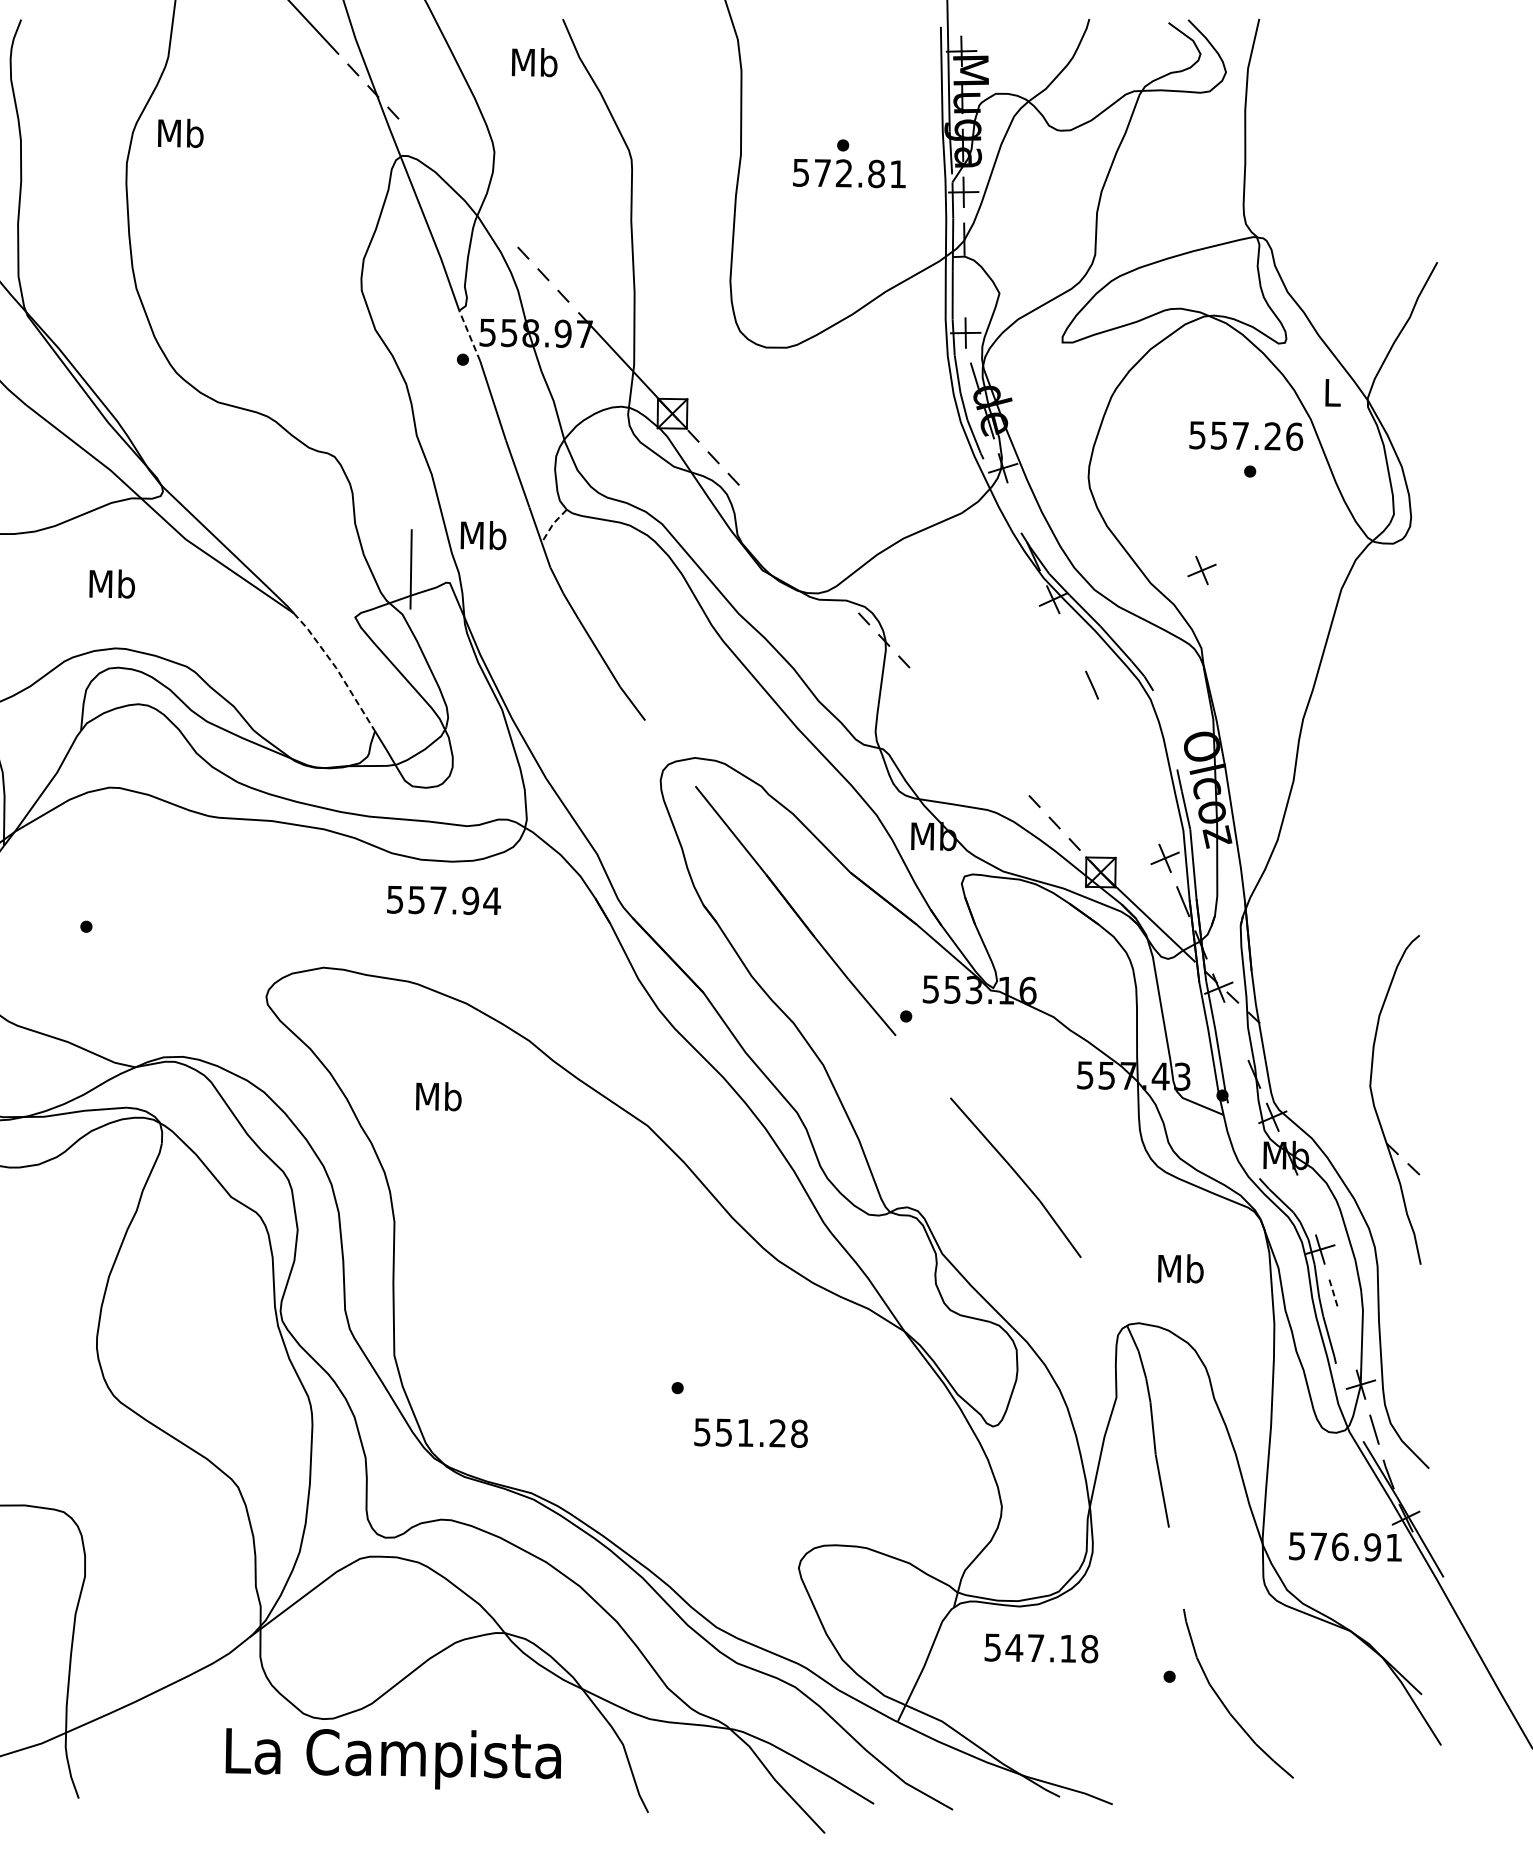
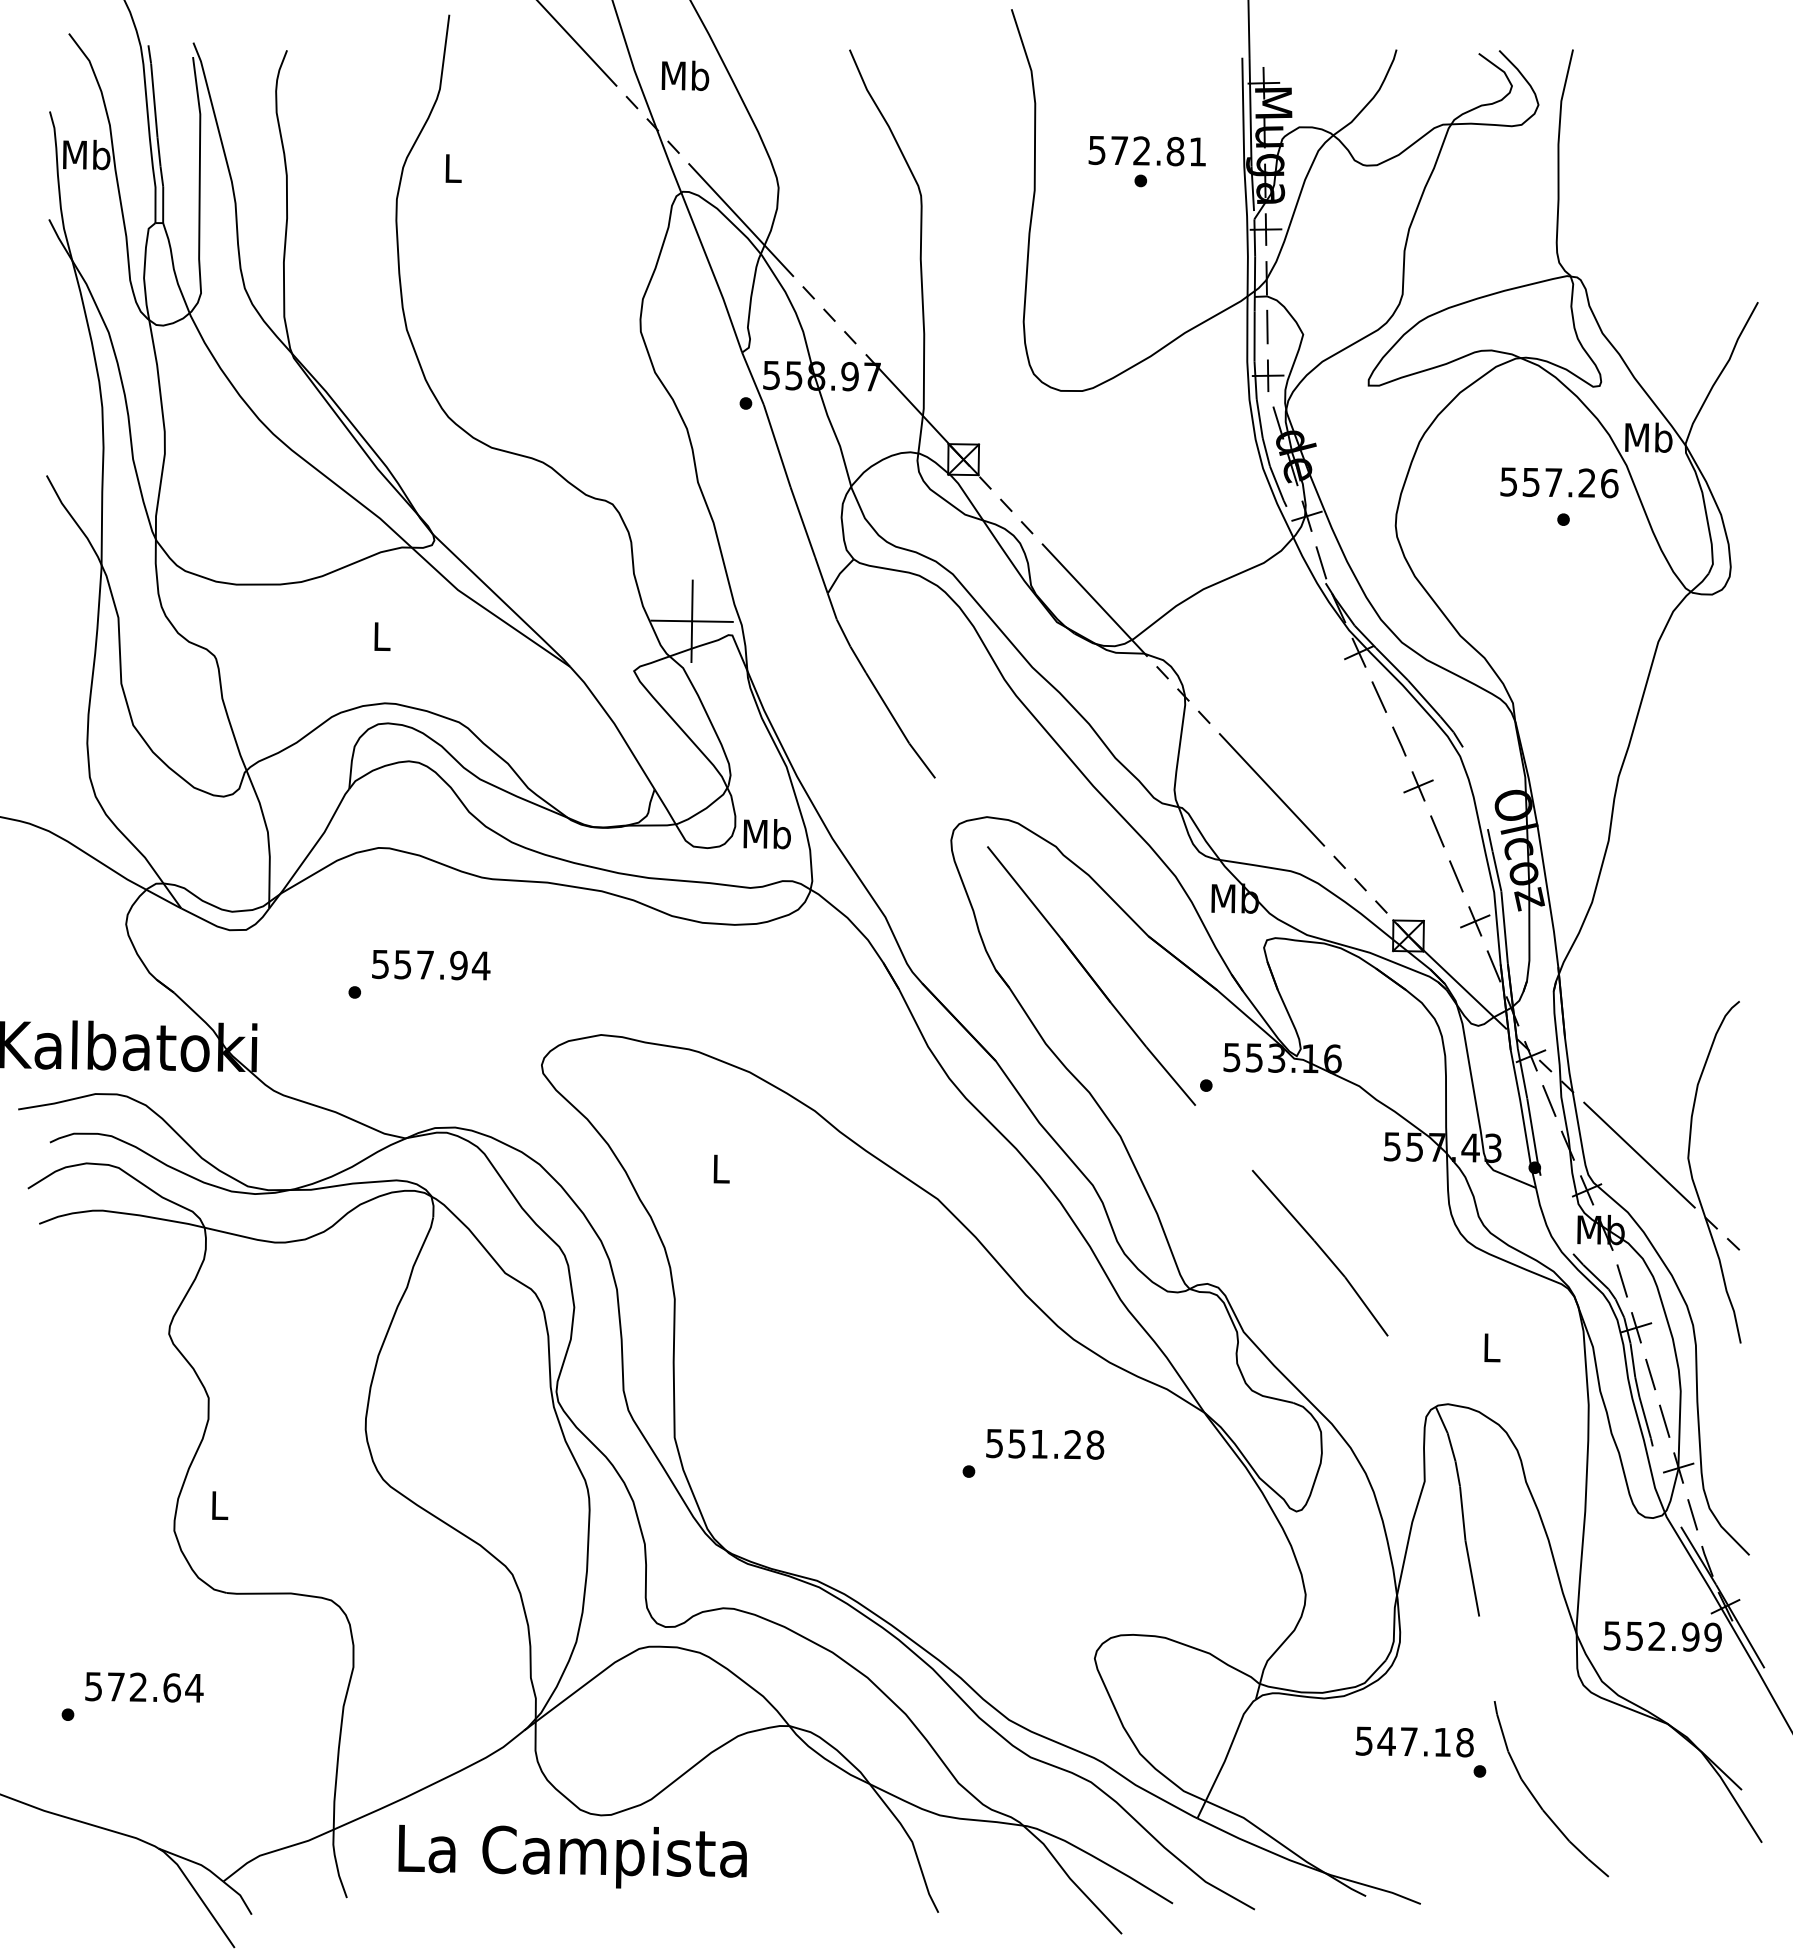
text: (534, 62) -> (685, 75), moved
text: (180, 133) -> (452, 168), Mb -> L
text: (848, 173) -> (1146, 151), moved
line: (458, 183) -> (741, 220), added
line: (965, 285) -> (1267, 326), added
line: (469, 335) -> (752, 378), dashed -> solid
text: (1331, 392) -> (1648, 437), L -> Mb
line: (1017, 512) -> (1321, 562), added
line: (552, 525) -> (838, 575), dashed -> solid
text: (482, 535) -> (766, 834), moved
line: (798, 549) -> (1094, 600), added
line: (410, 568) -> (691, 620), added
part: (1201, 570) -> (1418, 786), moved
text: (112, 584) -> (381, 636), Mb -> L
line: (1072, 641) -> (1379, 696), added
line: (337, 669) -> (615, 725), dashed -> solid
line: (968, 731) -> (1271, 789), added
line: (1128, 771) -> (1437, 831), added
line: (1147, 815) -> (1456, 876), added
text: (444, 900) -> (431, 965), moved
line: (1236, 1030) -> (1549, 1100), added
line: (1323, 1082) -> (1639, 1154), added
text: (438, 1096) -> (720, 1168), Mb -> L
line: (1306, 1204) -> (1622, 1280), added
text: (1180, 1268) -> (1491, 1347), Mb -> L
line: (1333, 1295) -> (1650, 1375), dashed -> solid
line: (1347, 1338) -> (1664, 1420), added
text: (751, 1433) -> (1045, 1444), moved
text: (1356, 1546) -> (1673, 1636), 576.91 -> 552.99
text: (1041, 1647) -> (1414, 1741), moved
text: (393, 1758) -> (572, 1856), moved

